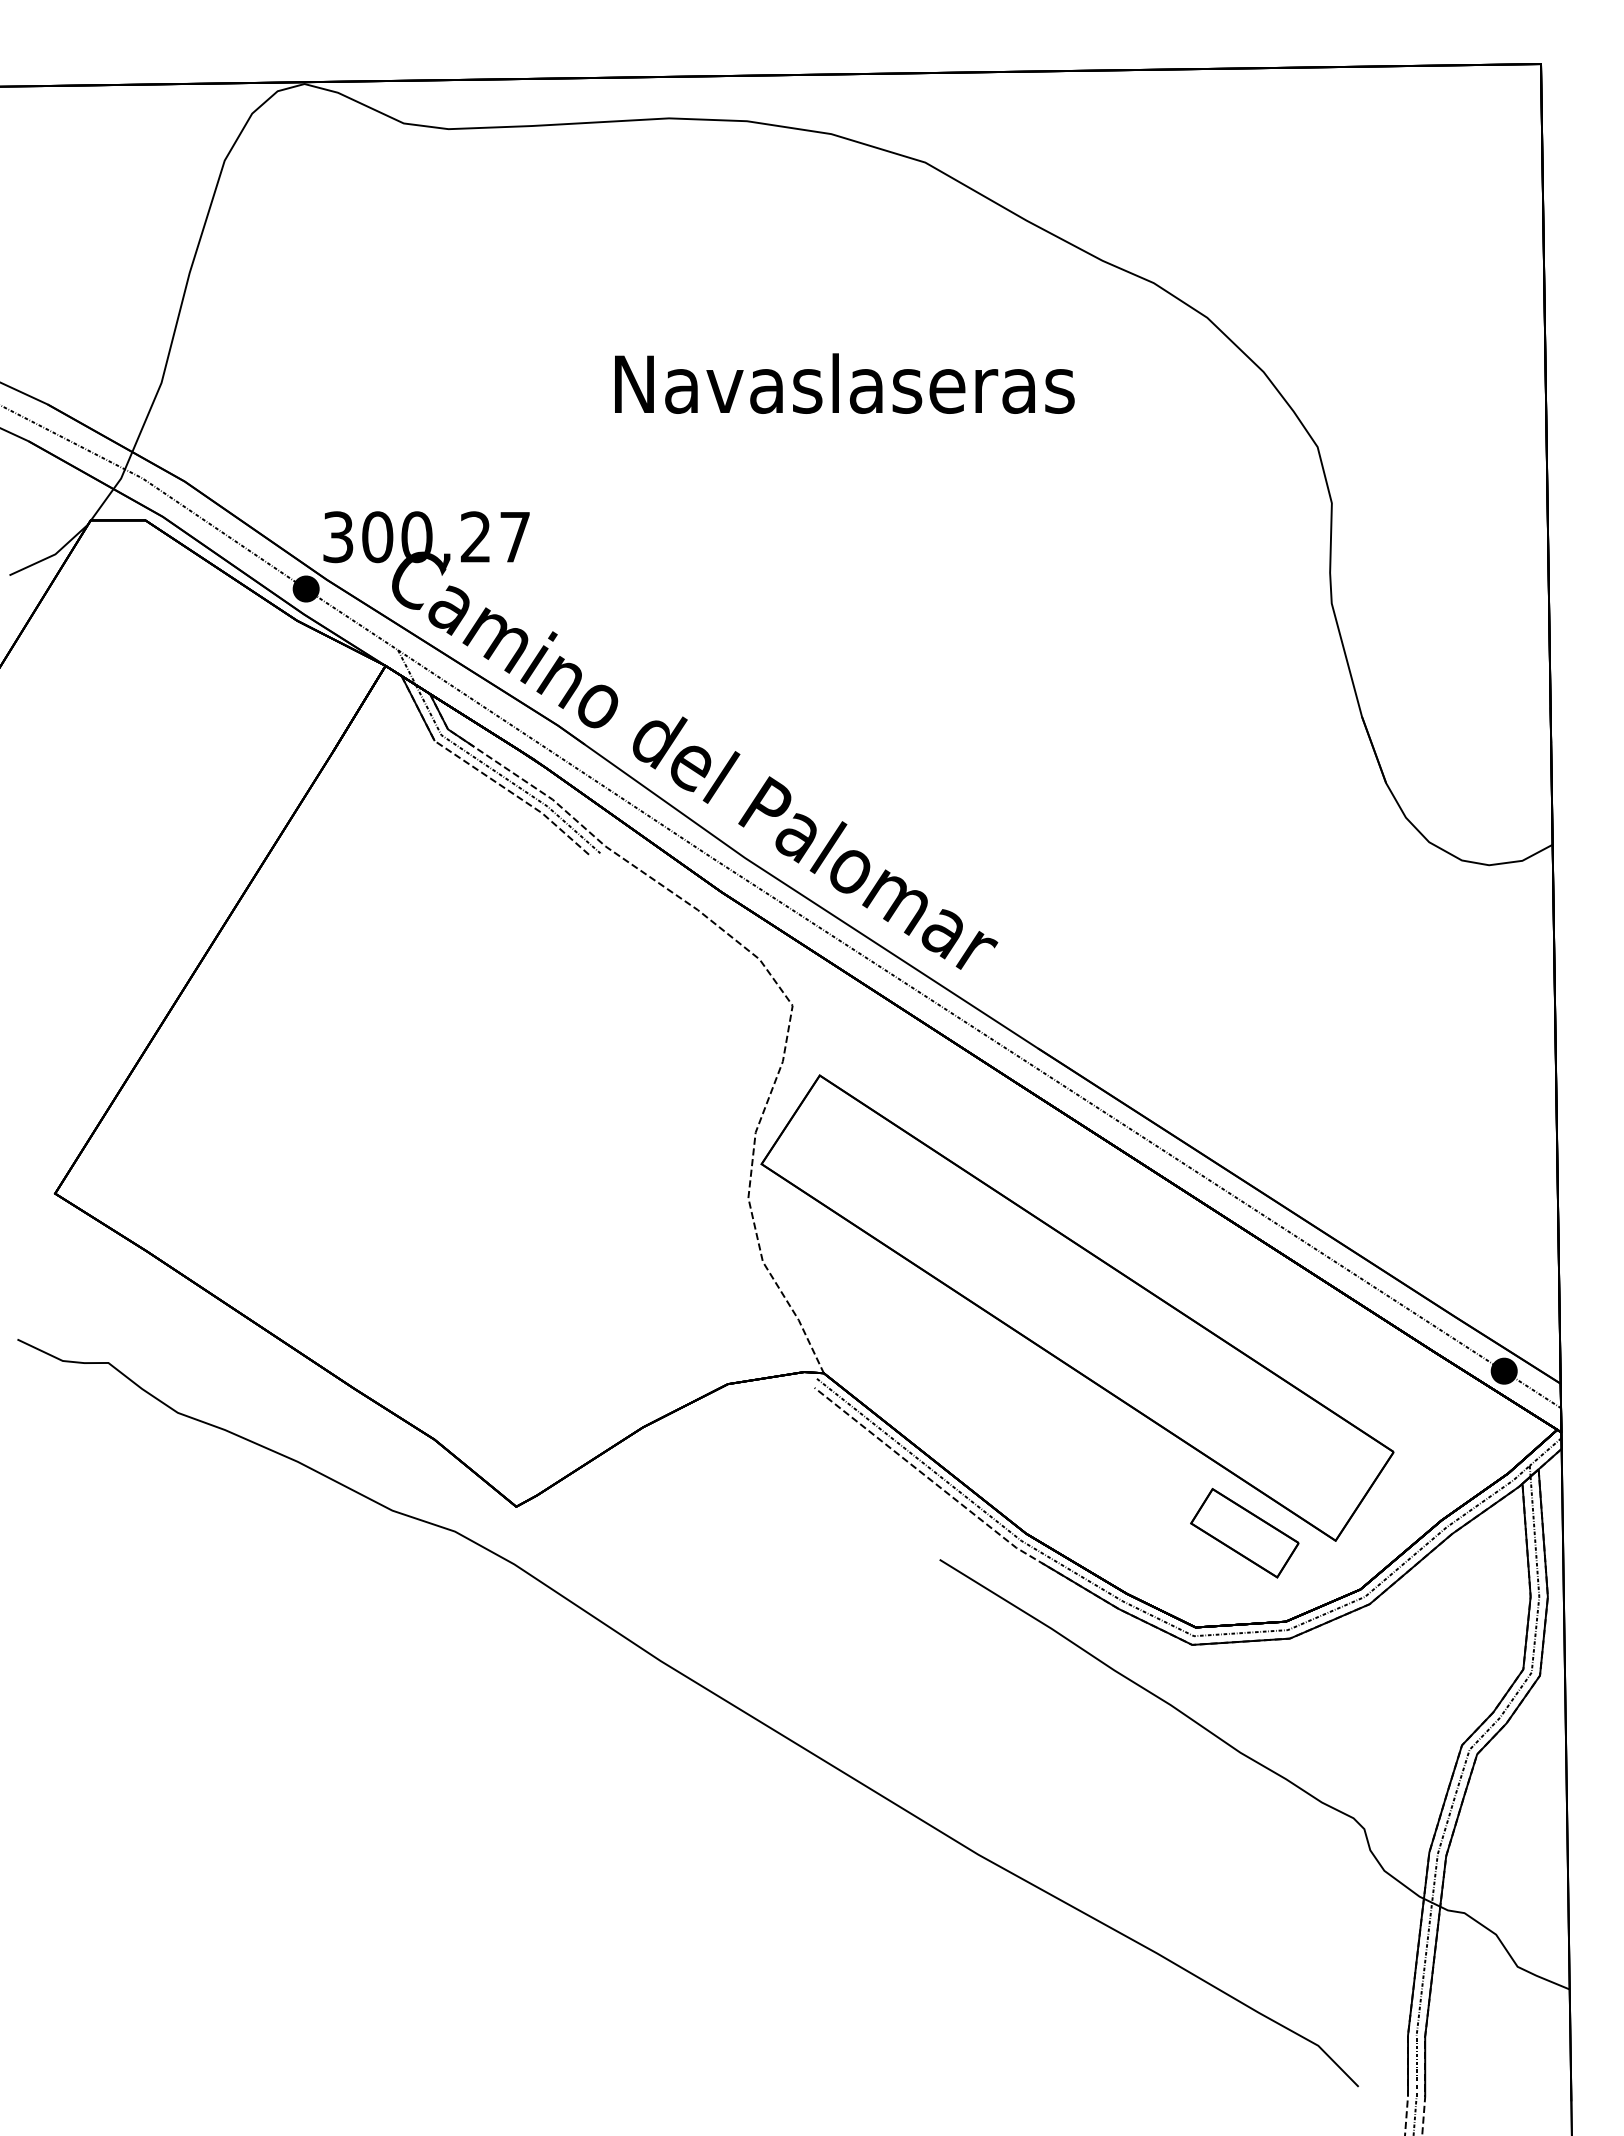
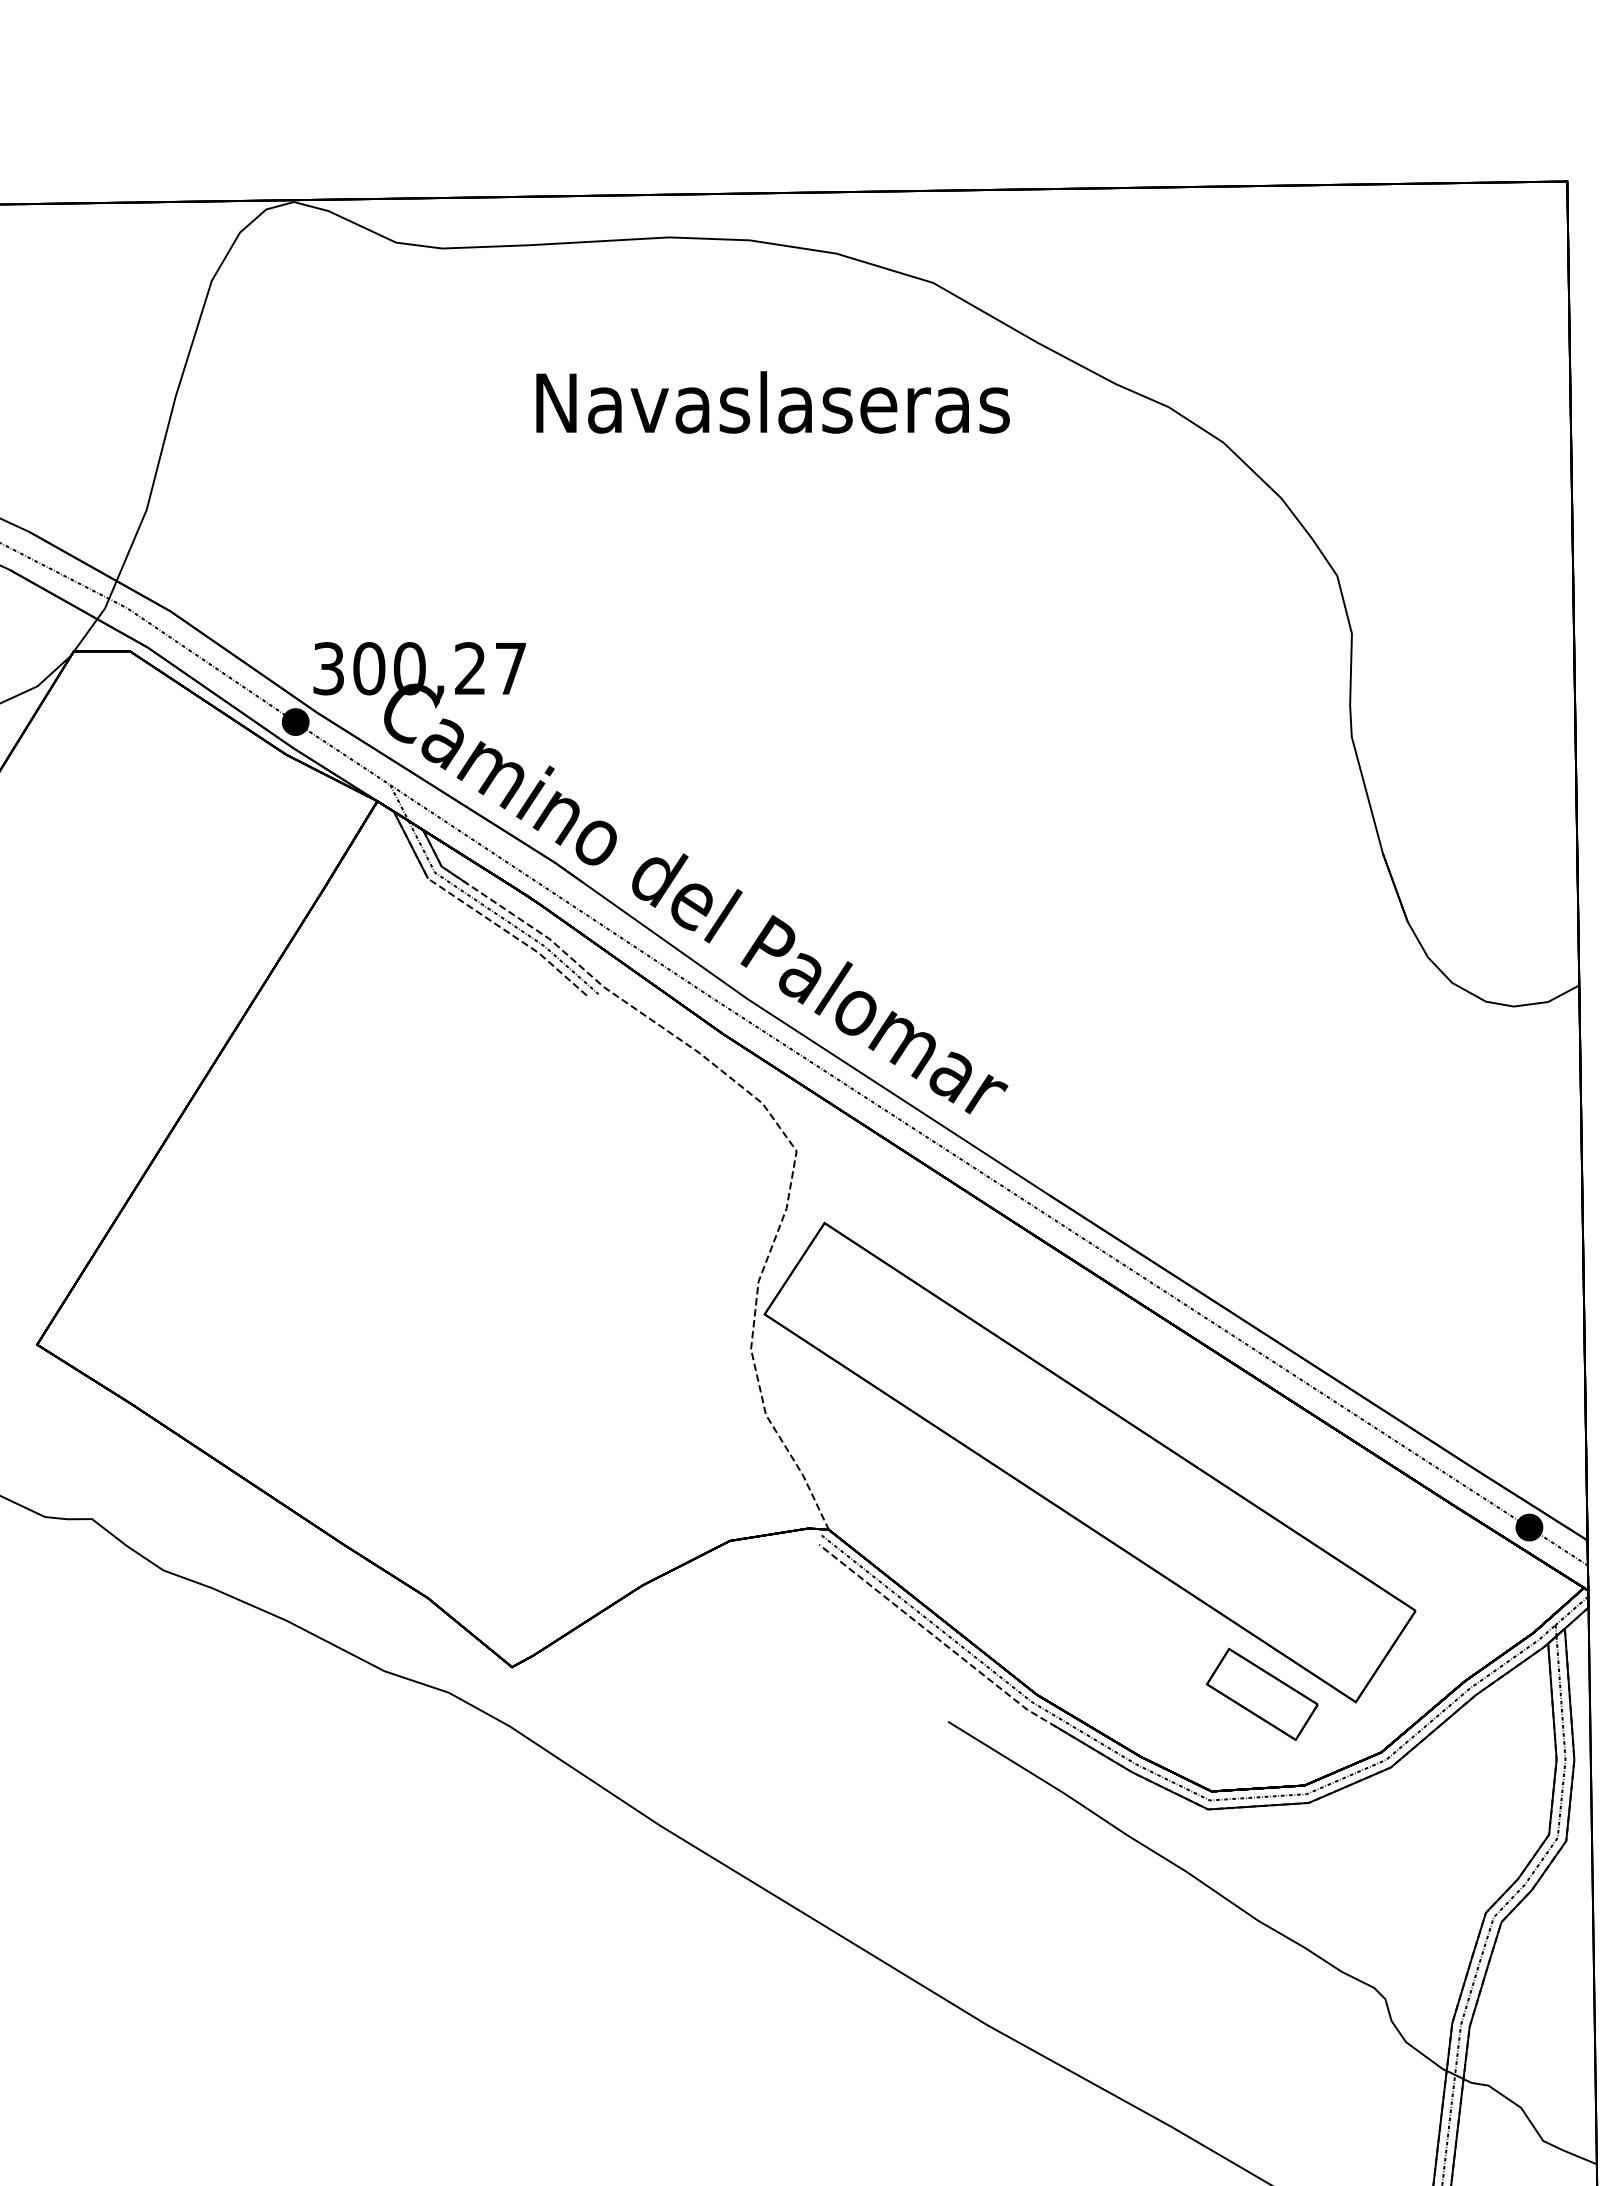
text: (844, 383) -> (772, 402), moved

